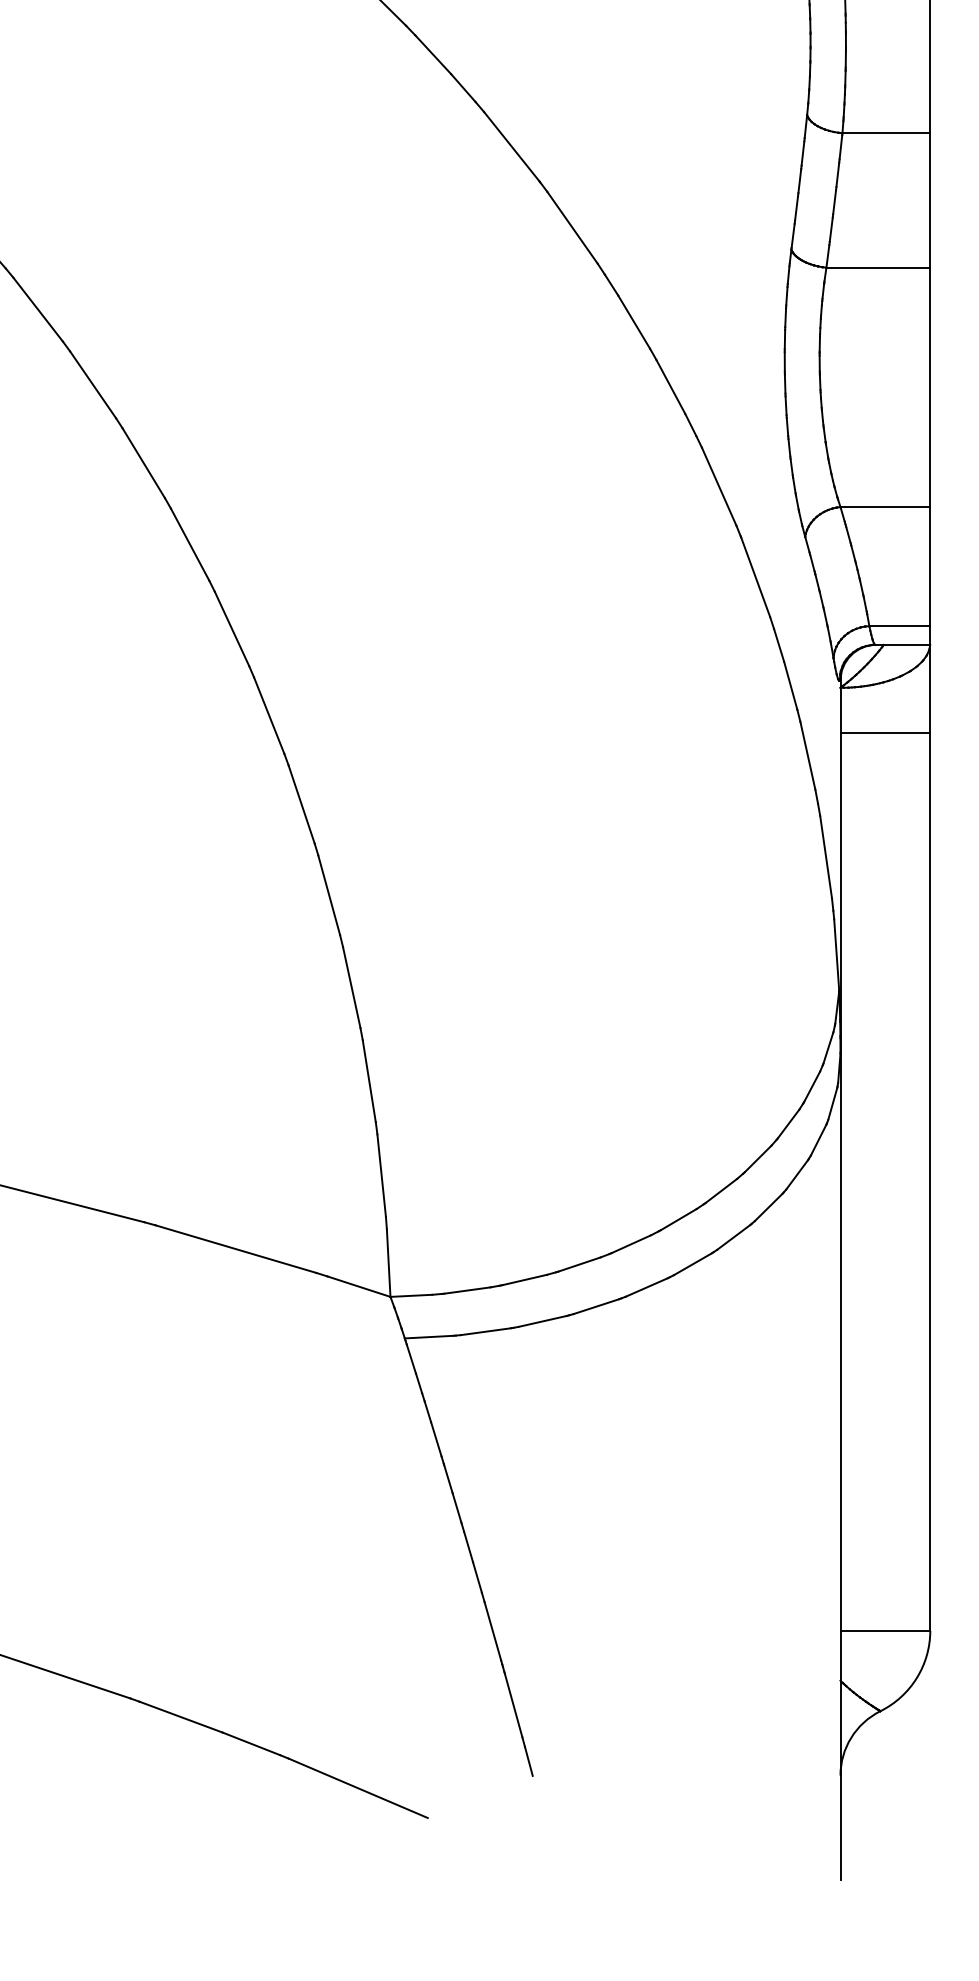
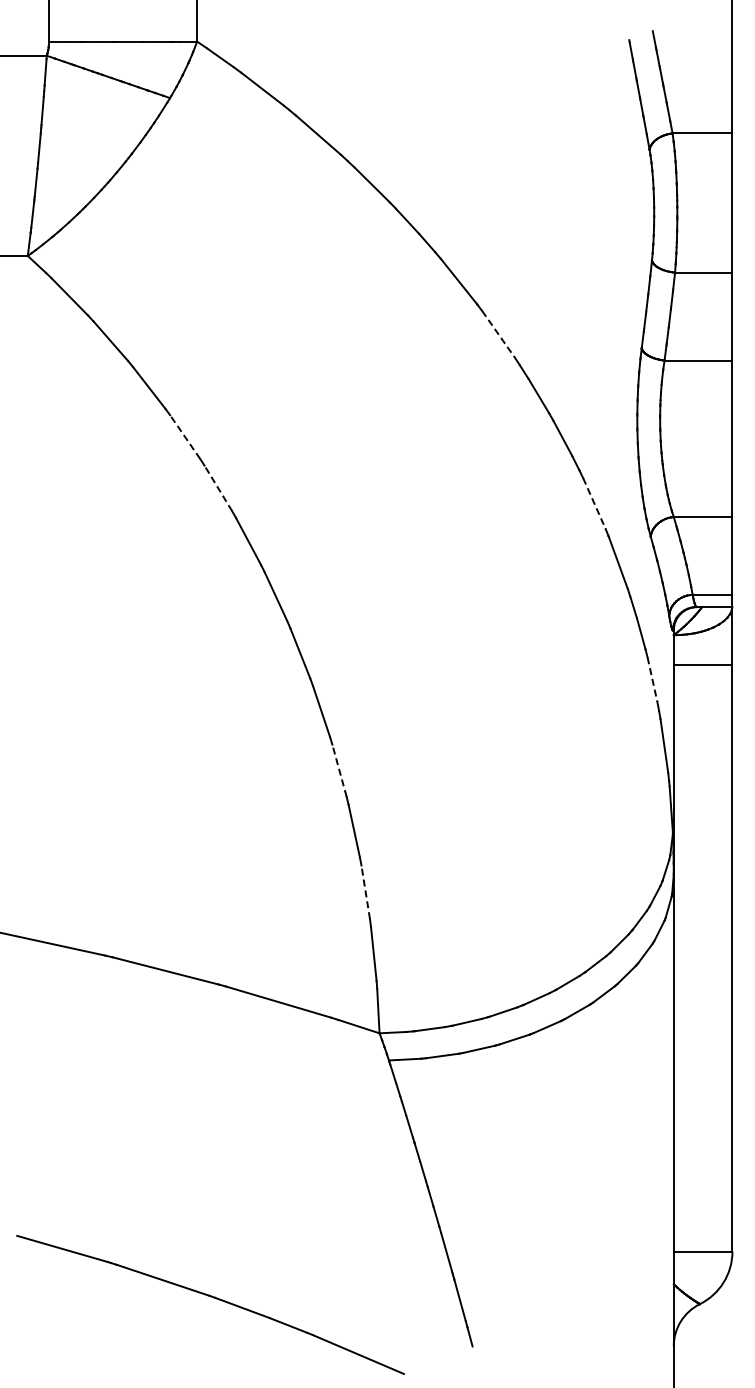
line: (572, 227) -> (498, 334), solid -> dashed
line: (93, 385) -> (185, 437), solid -> dashed
line: (144, 463) -> (218, 488), solid -> dashed
line: (719, 486) -> (594, 503), solid -> dashed
line: (807, 755) -> (652, 679), solid -> dashed
line: (329, 894) -> (339, 770), solid -> dashed
line: (368, 1079) -> (365, 891), solid -> dashed

